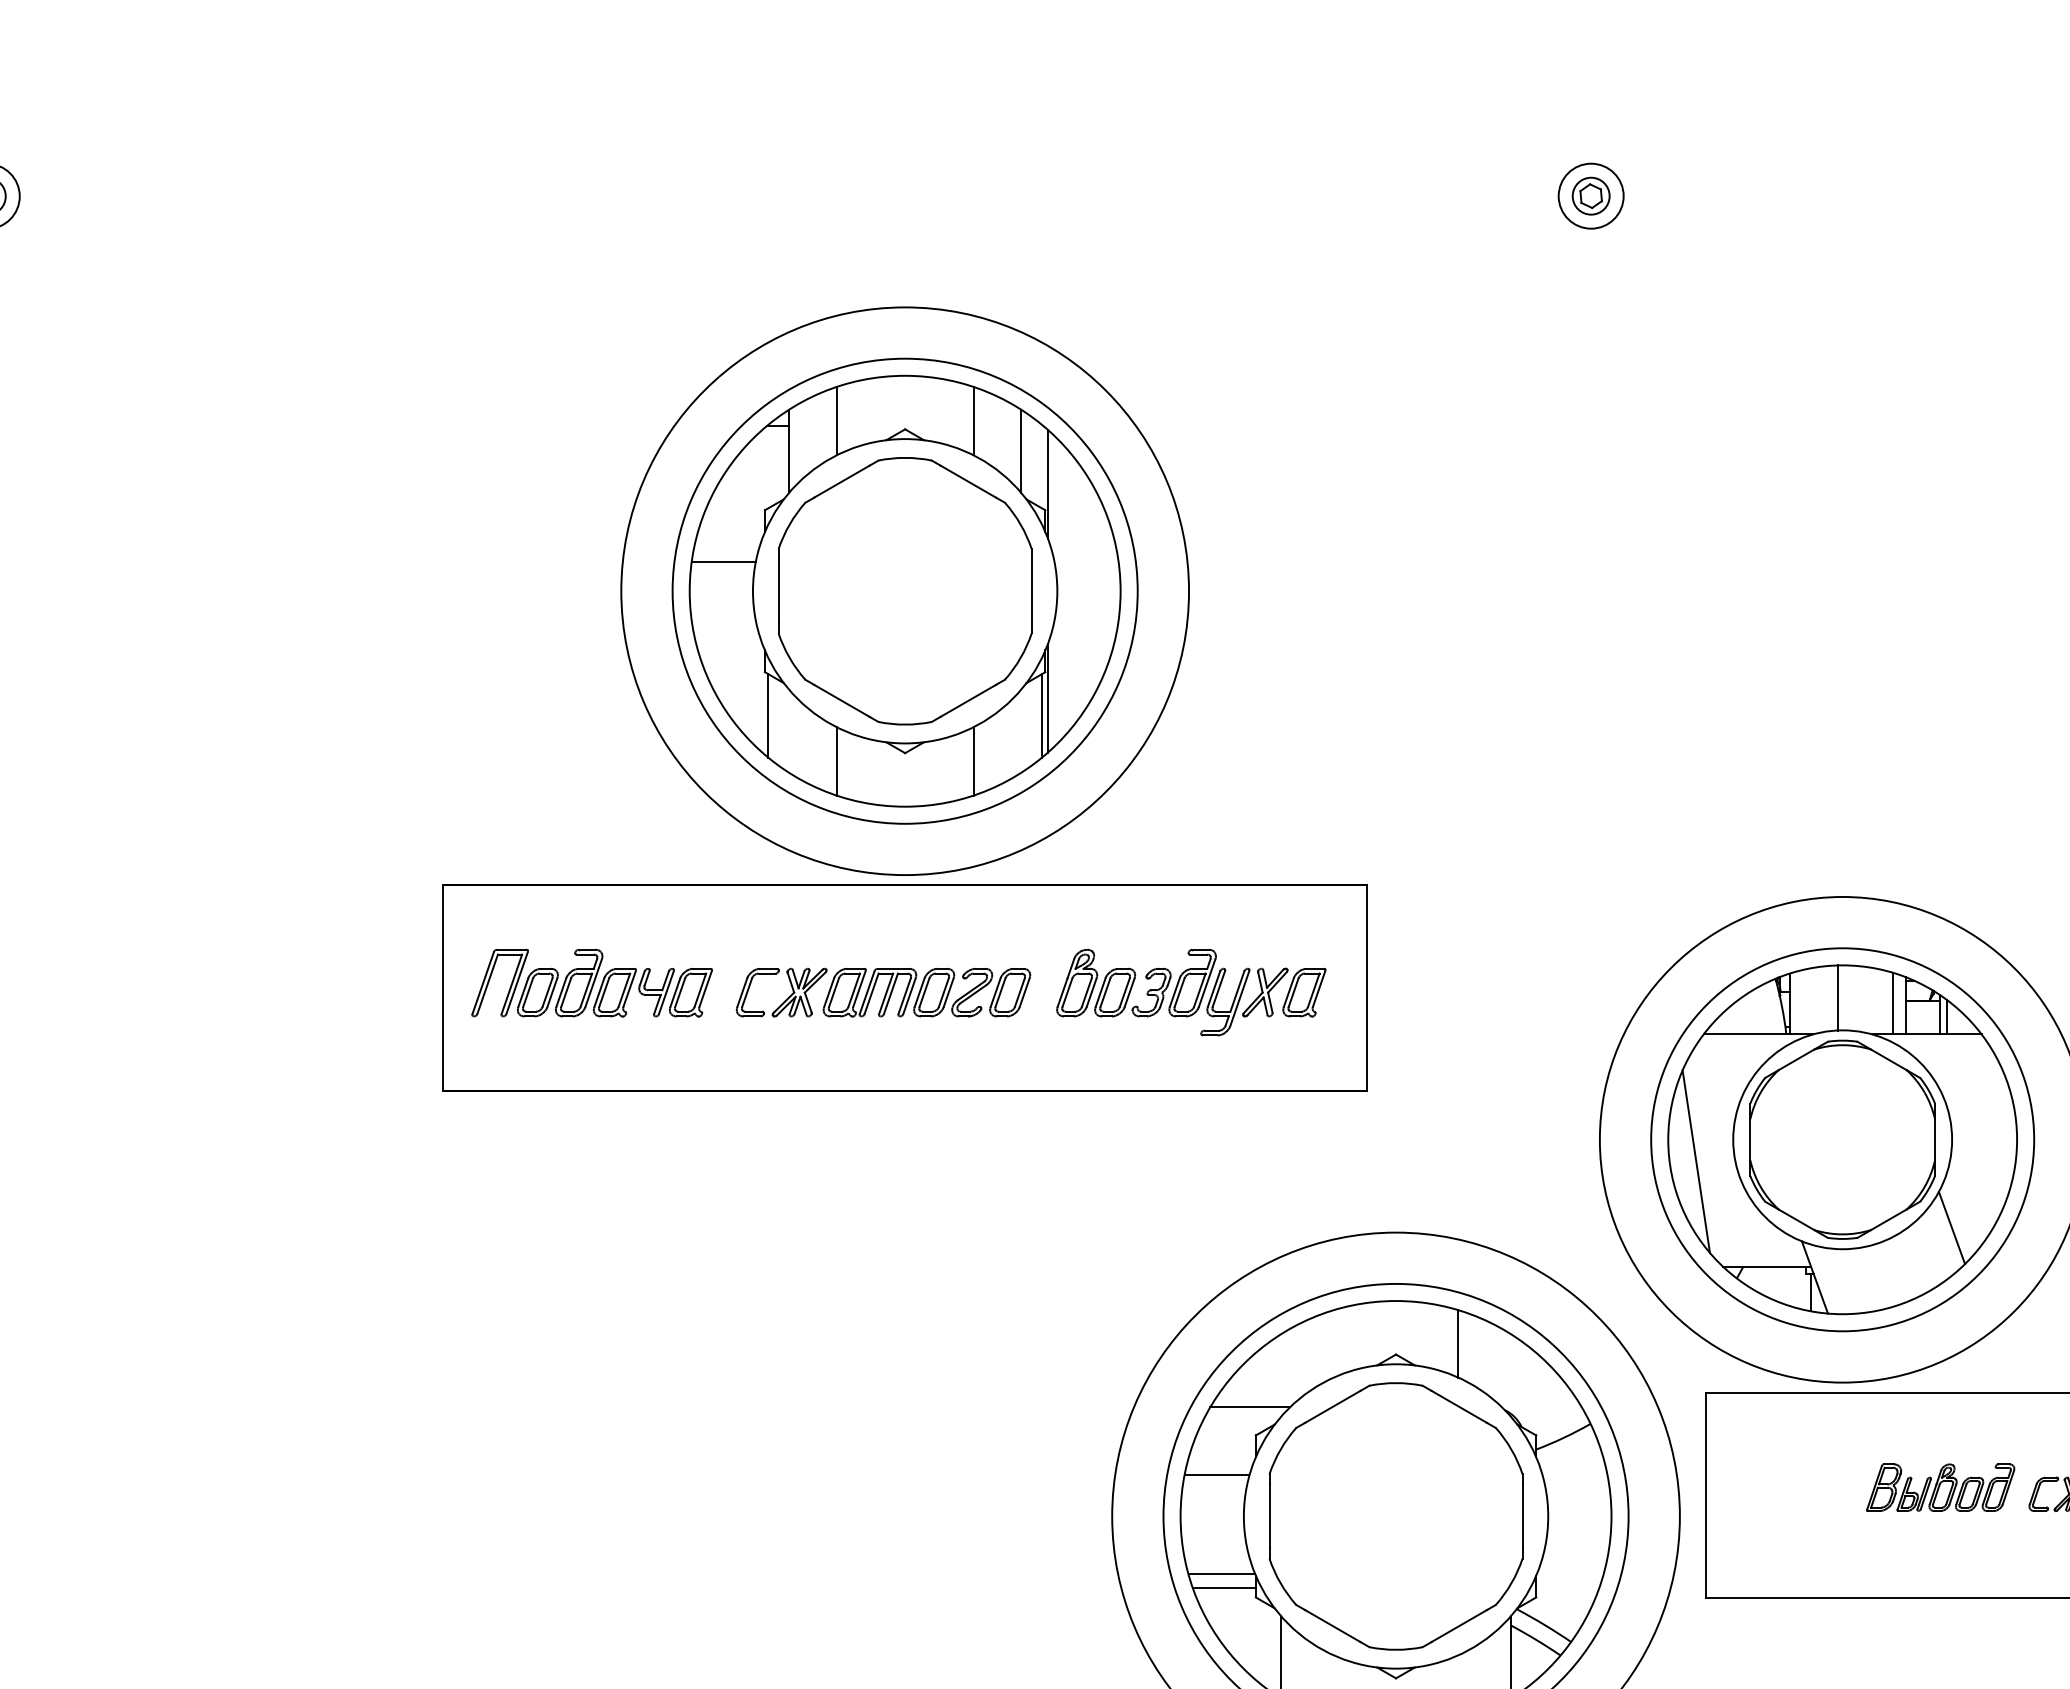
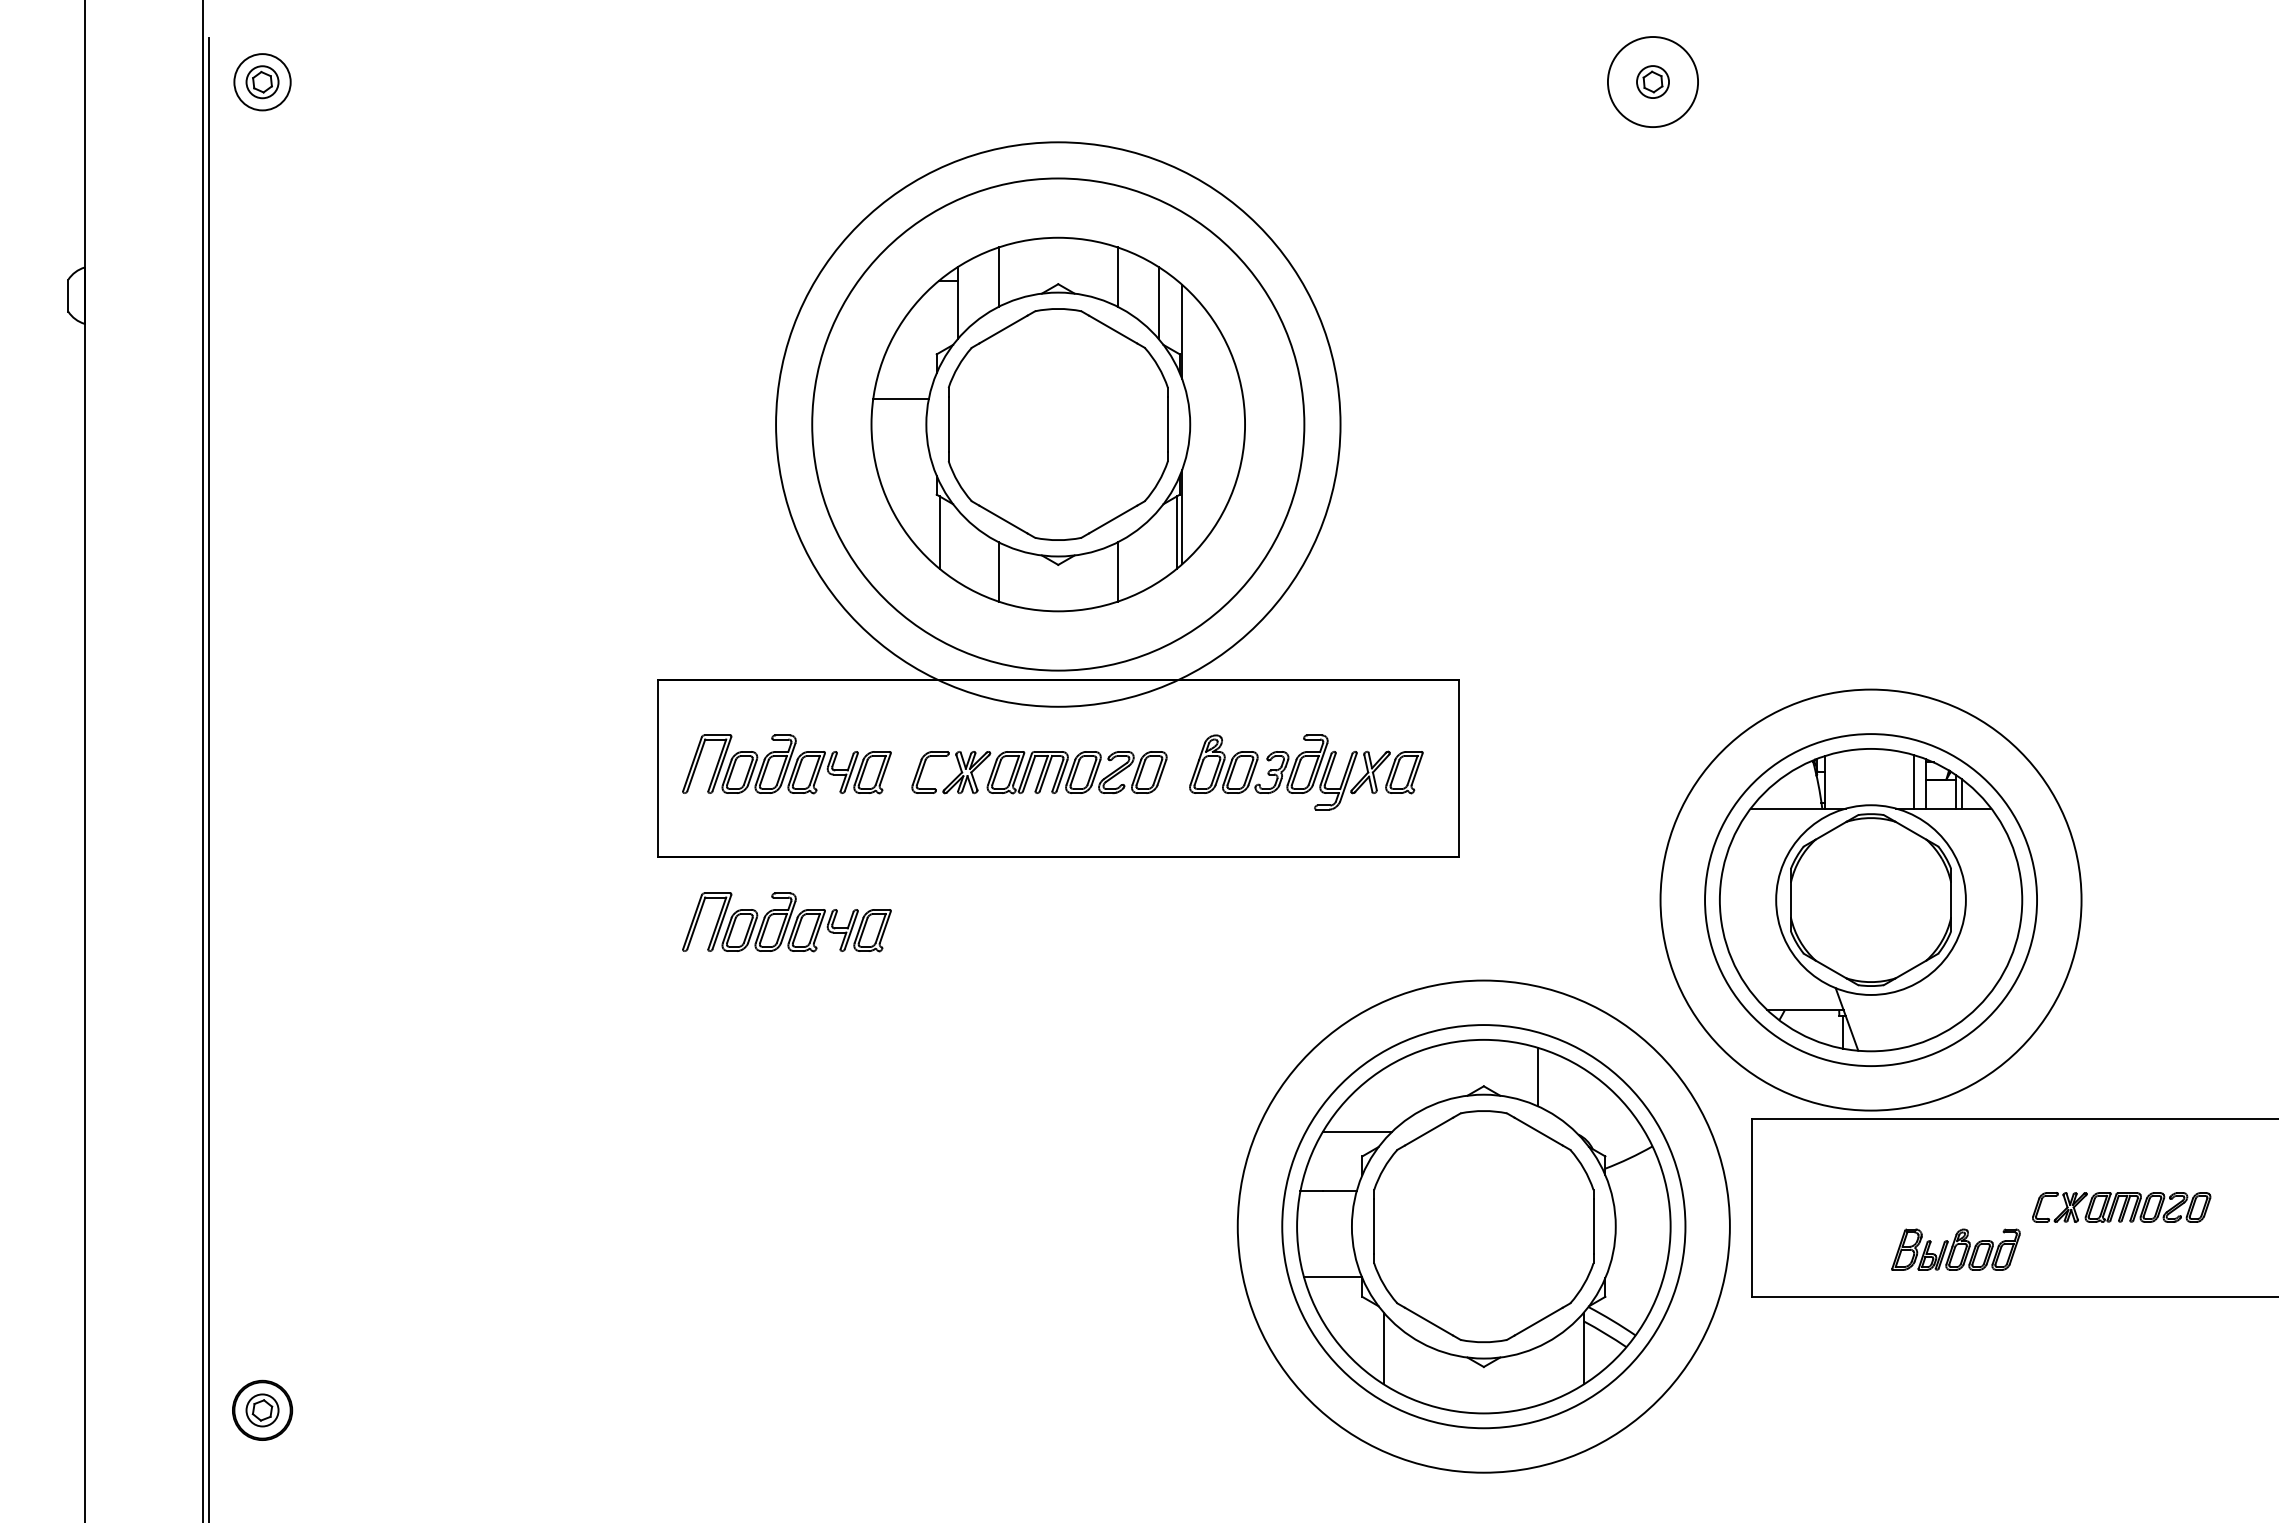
circle: (1590, 195) -> (1652, 81), size x1.6
circle: (904, 591) -> (1057, 424), size x1.4
line: (1837, 997) -> (1866, 776), removed
line: (1696, 1161) -> (1744, 918), removed
part: (591, 1165) -> (786, 922), added
line: (1951, 1227) -> (1965, 976), removed
part: (1940, 1487) -> (1955, 1249), moved
line: (1223, 1587) -> (1334, 1288), removed

